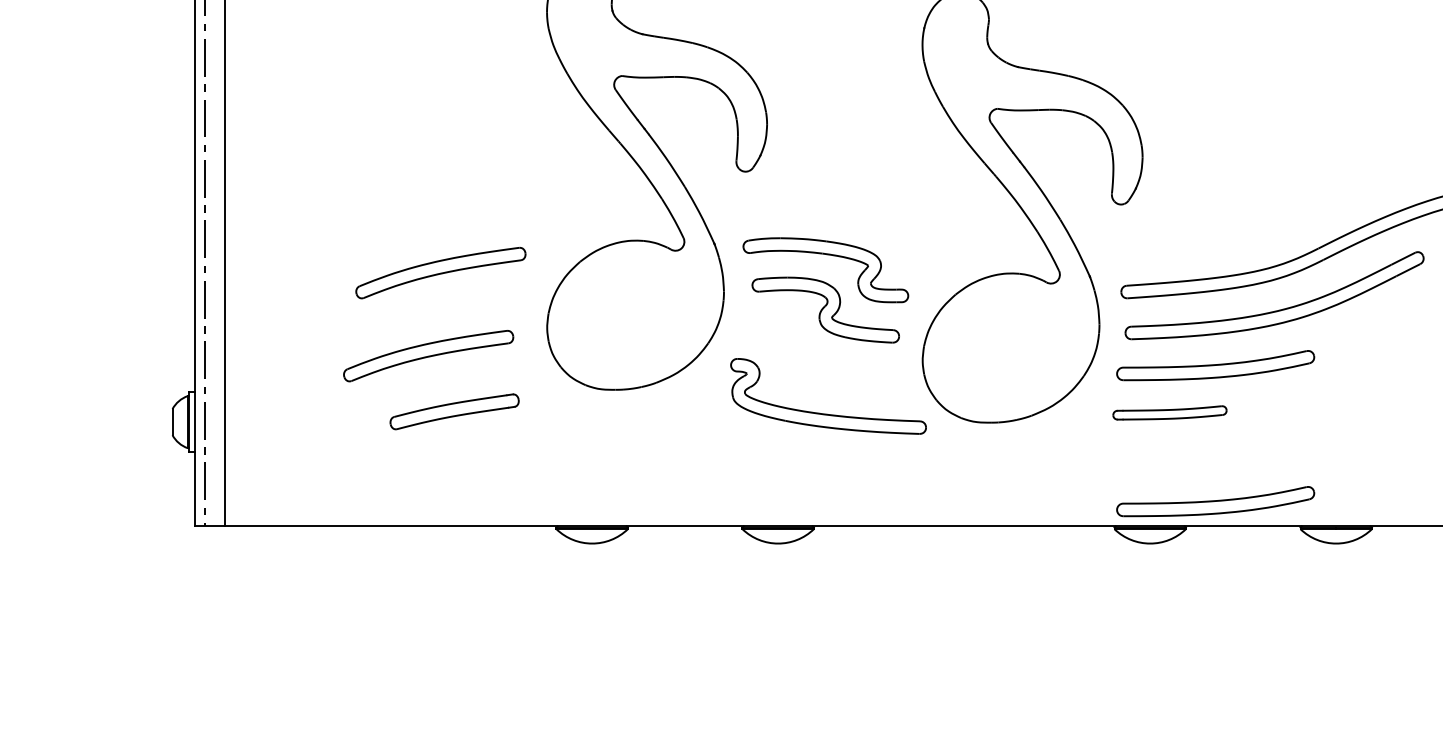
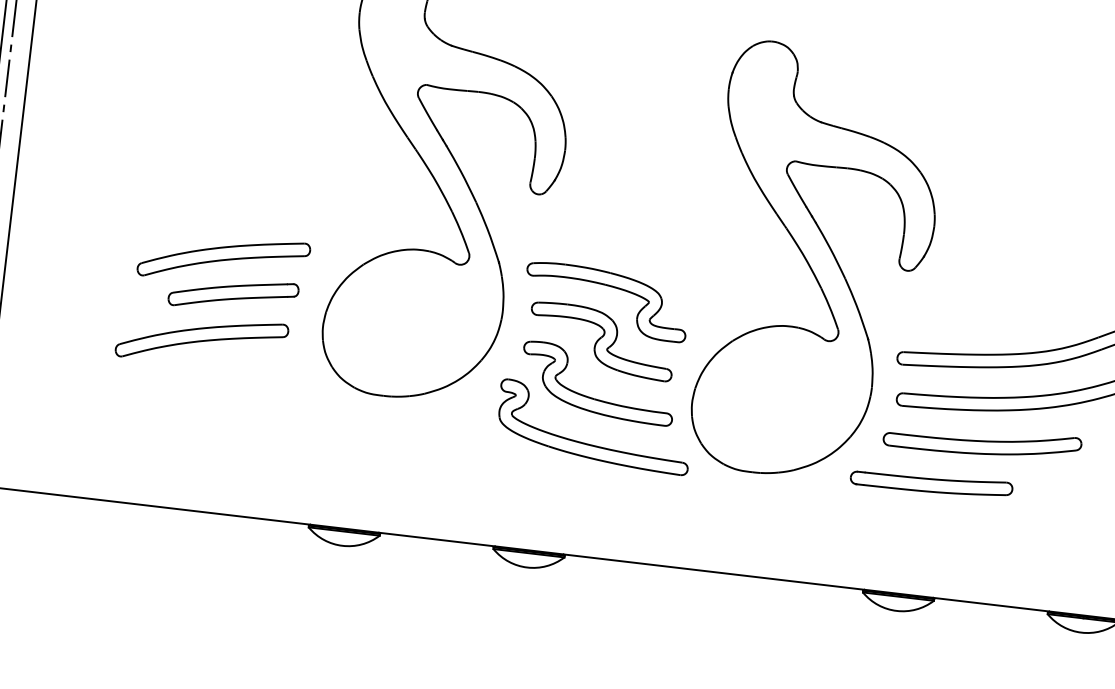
part: (826, 367) -> (595, 398), added
part: (454, 411) -> (233, 294), moved
part: (1169, 412) -> (931, 483), size x1.43
part: (1215, 501) -> (966, 576), removed

